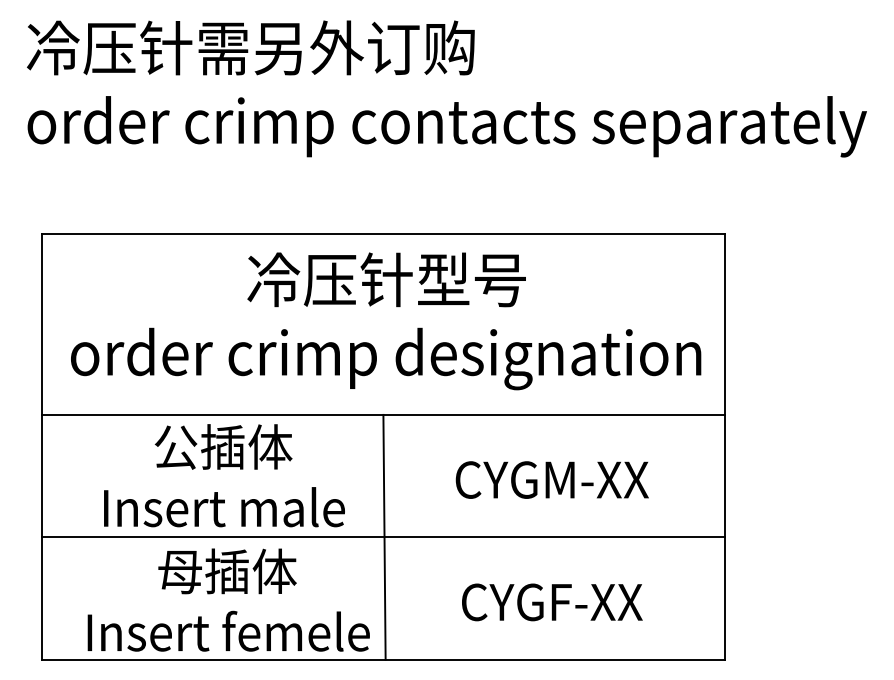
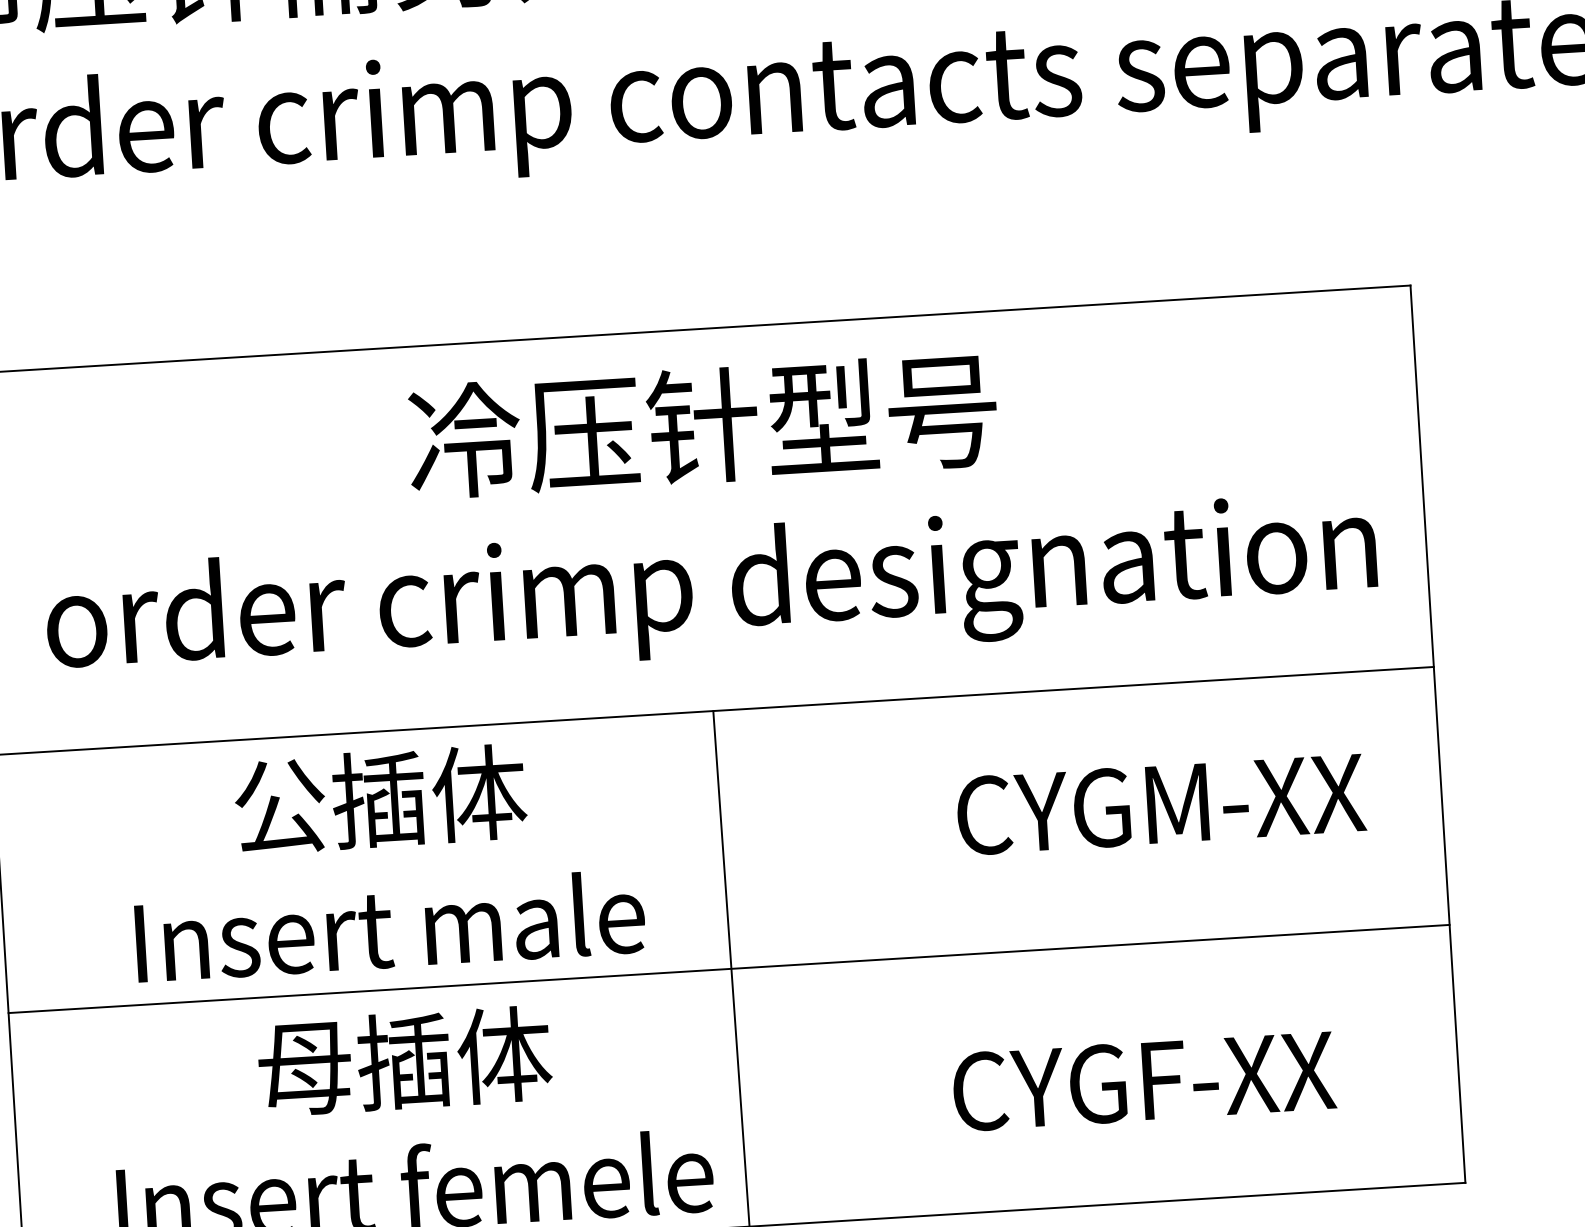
text: (551, 479) -> (1159, 803), moved
text: (552, 602) -> (1144, 1081), moved

